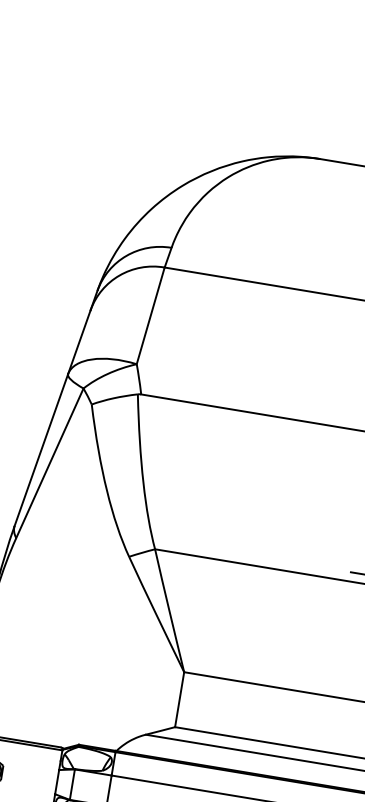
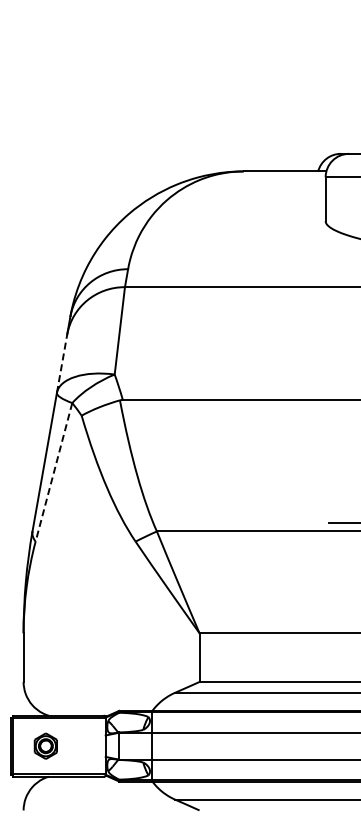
line: (79, 342) -> (62, 363), solid -> dashed
line: (49, 463) -> (53, 472), solid -> dashed

